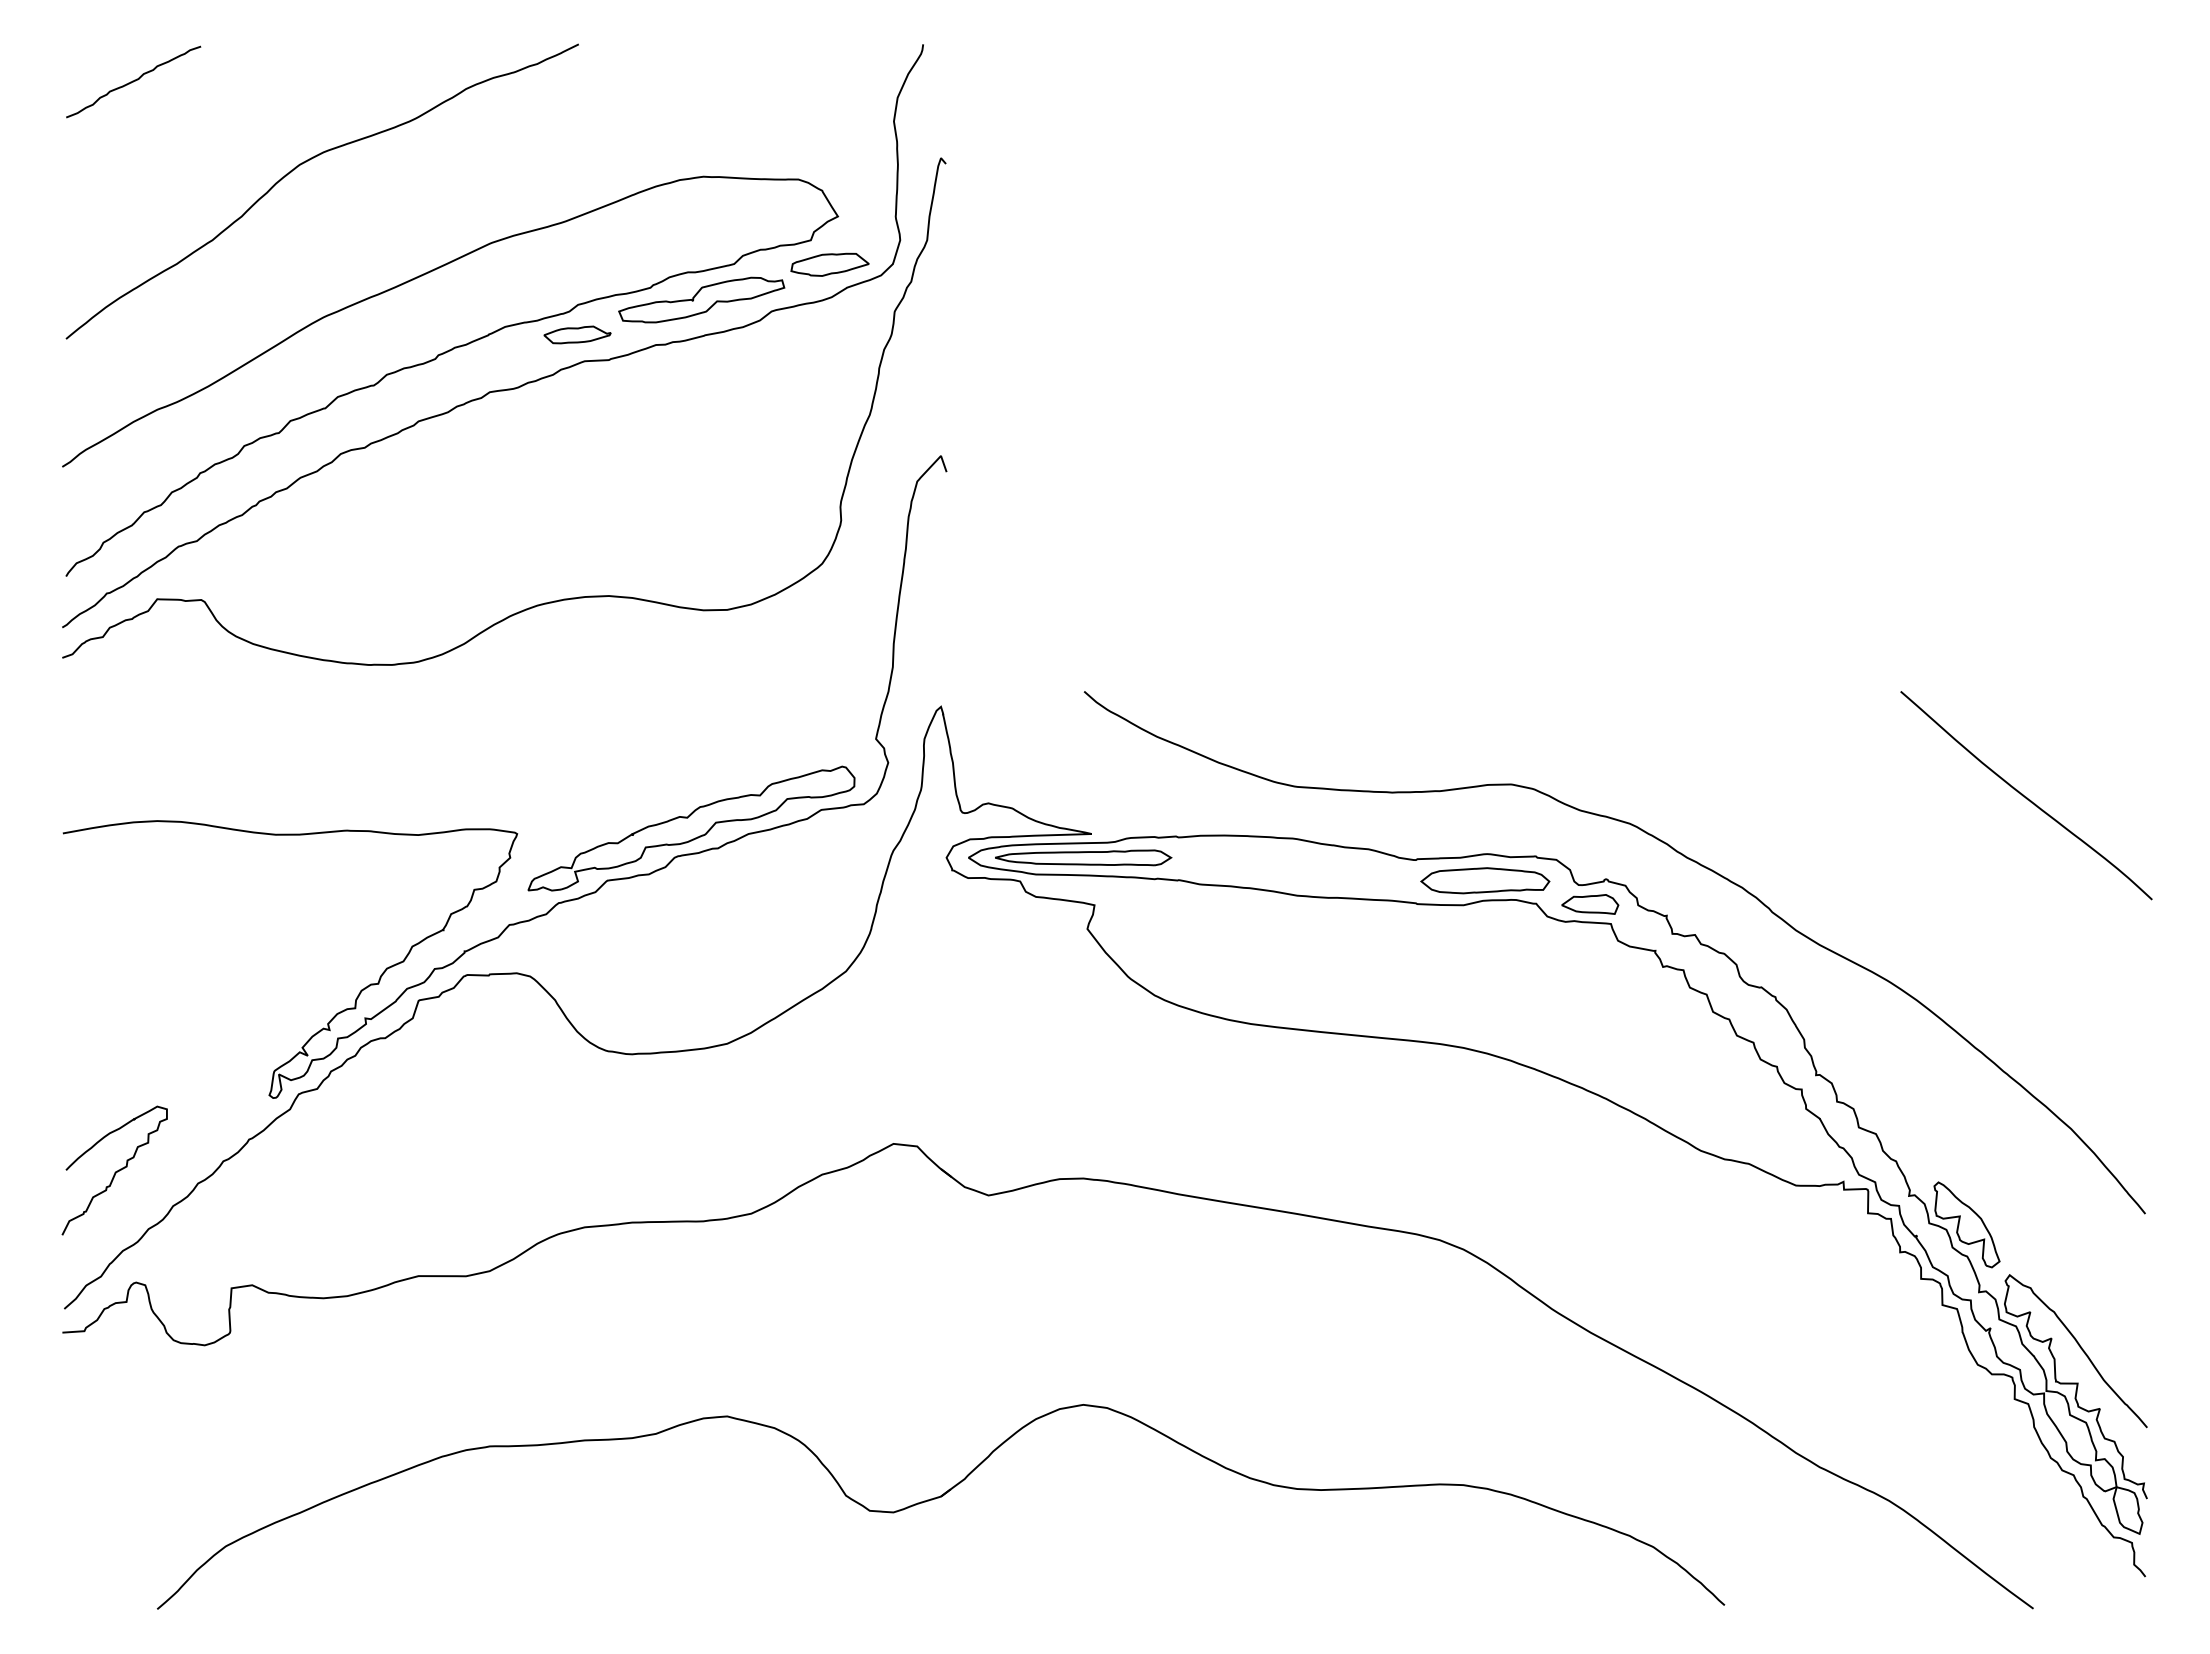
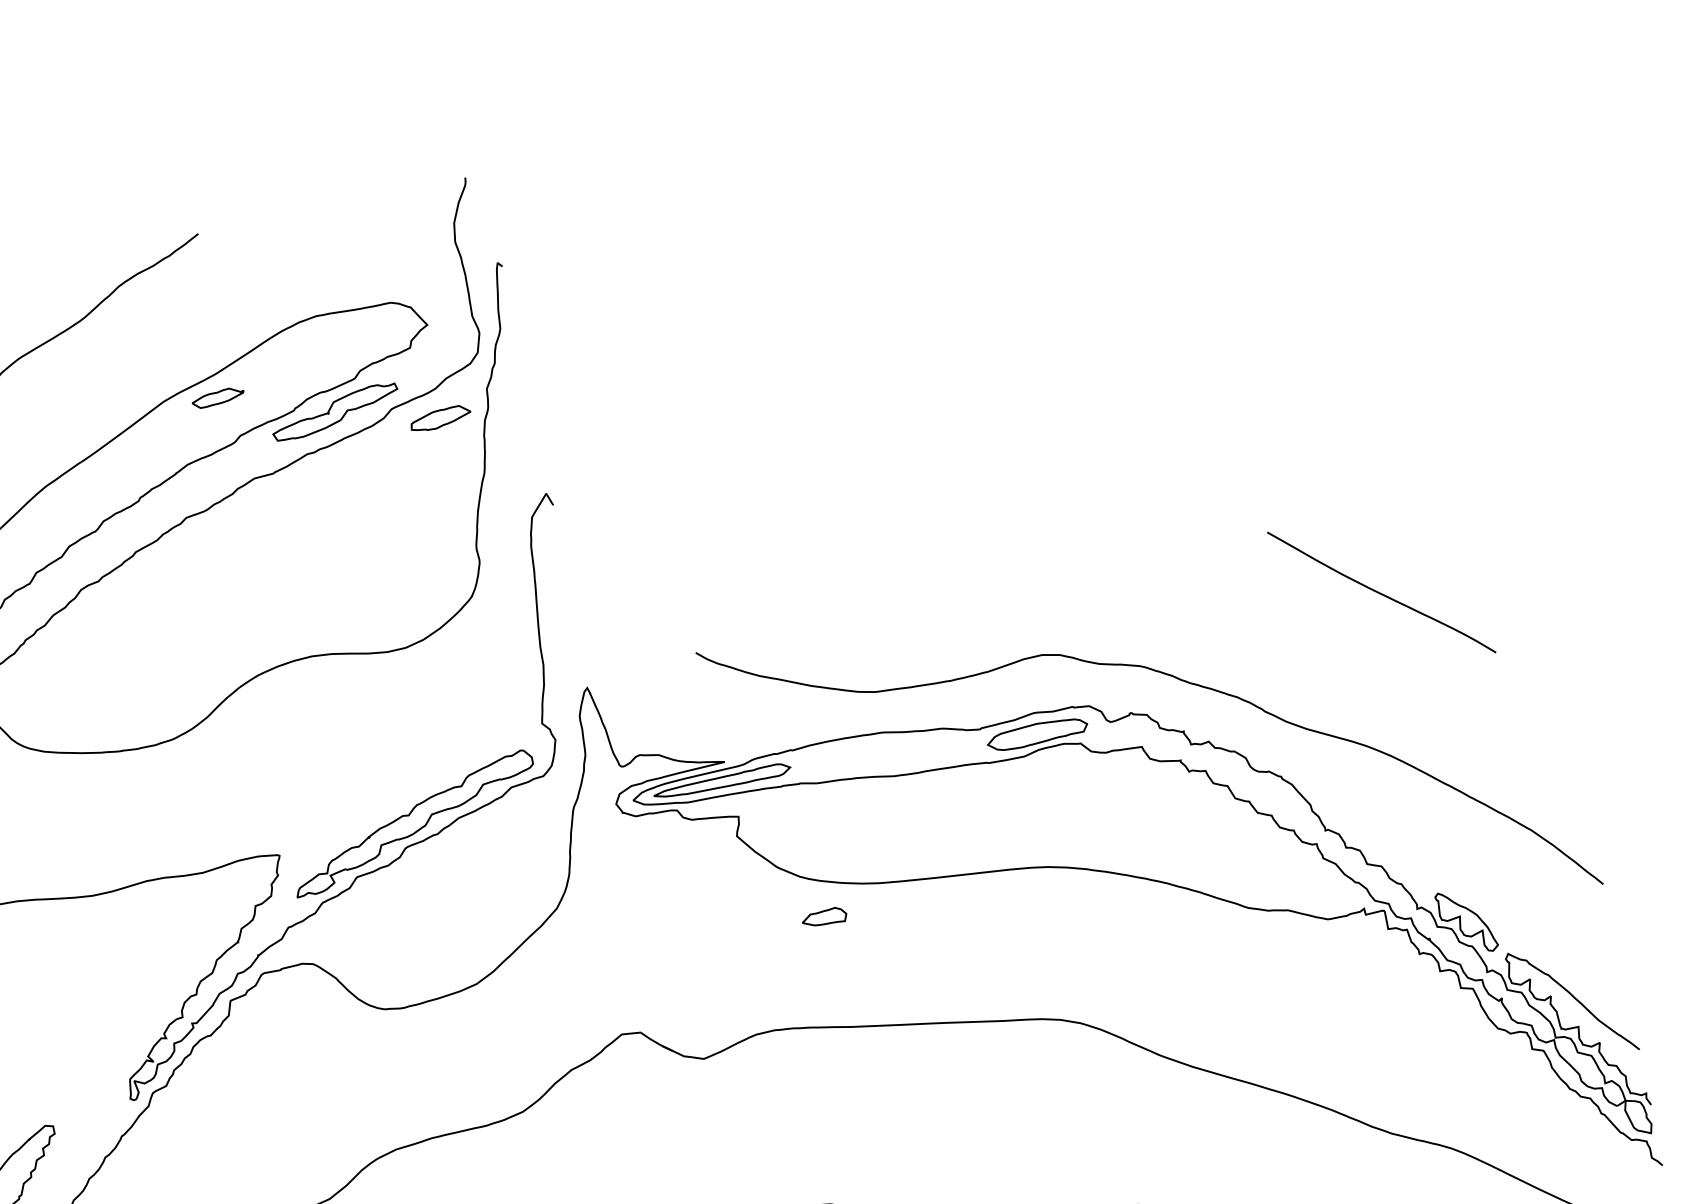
part: (829, 264) -> (440, 418), moved
part: (577, 334) -> (218, 397), moved
curve: (2026, 796) -> (1381, 593), moved
part: (1590, 904) -> (824, 917), moved

